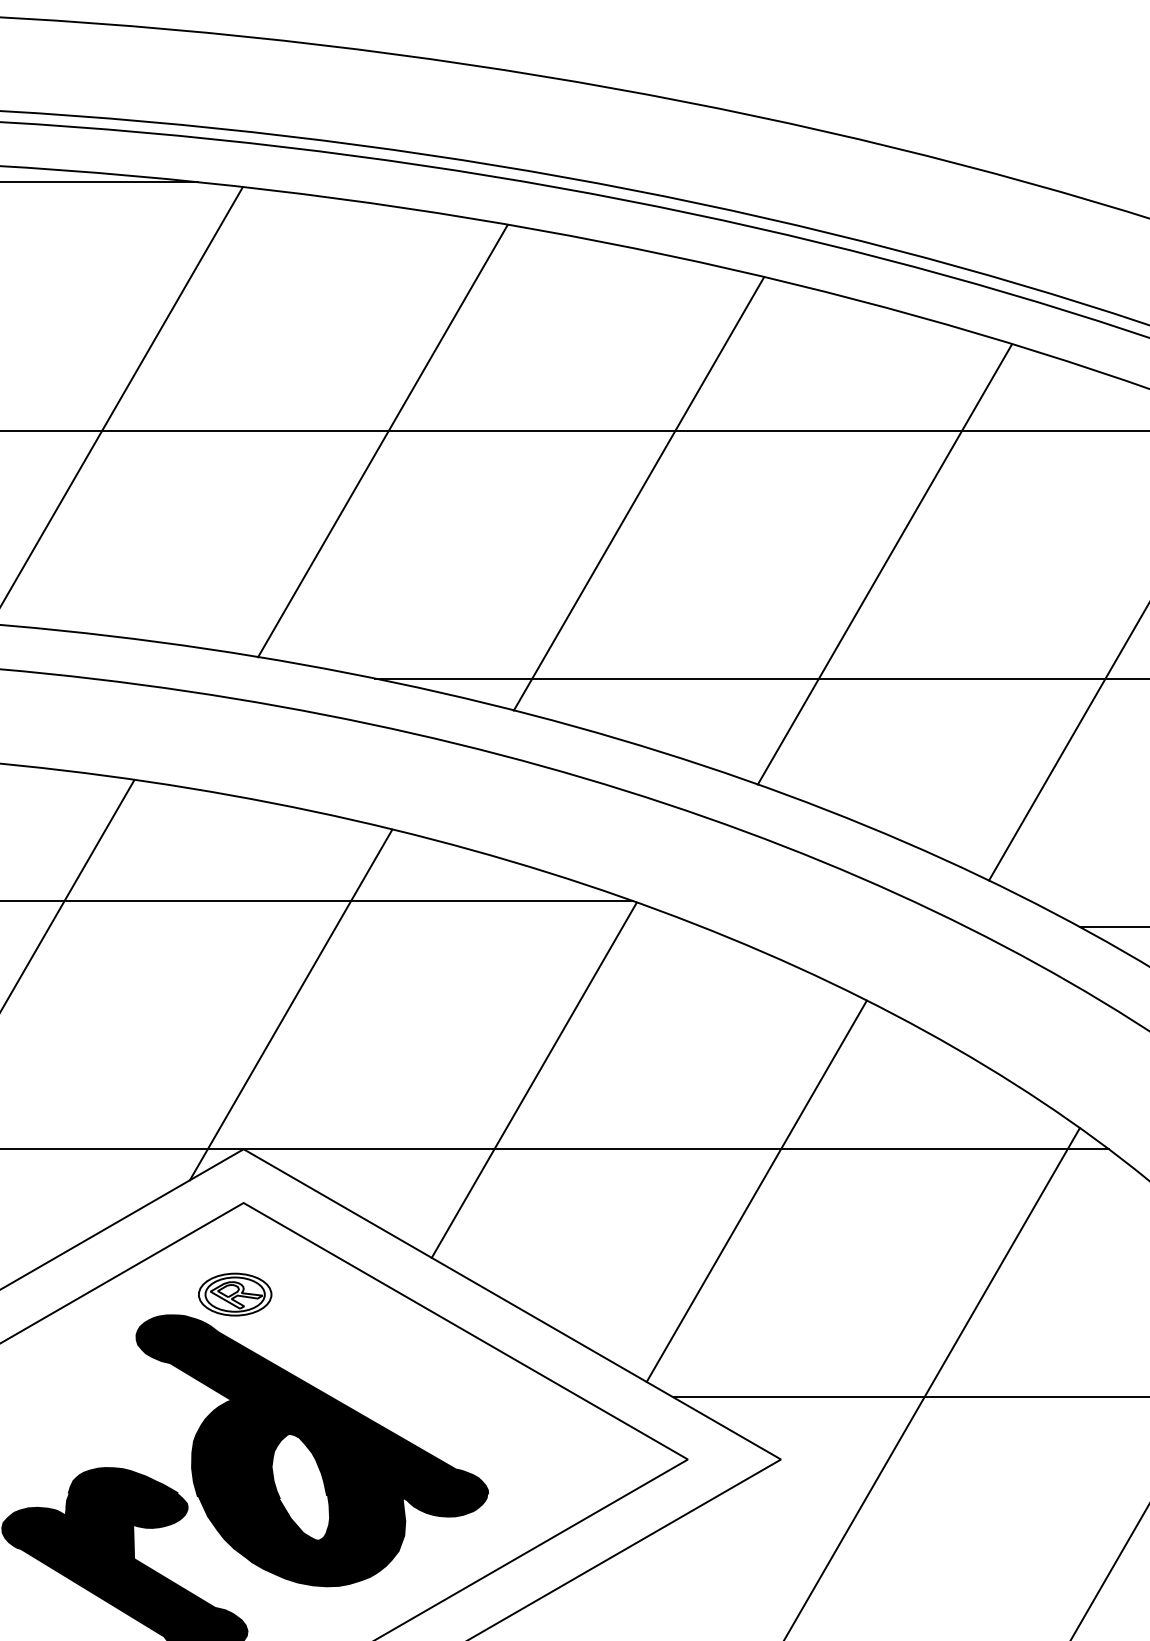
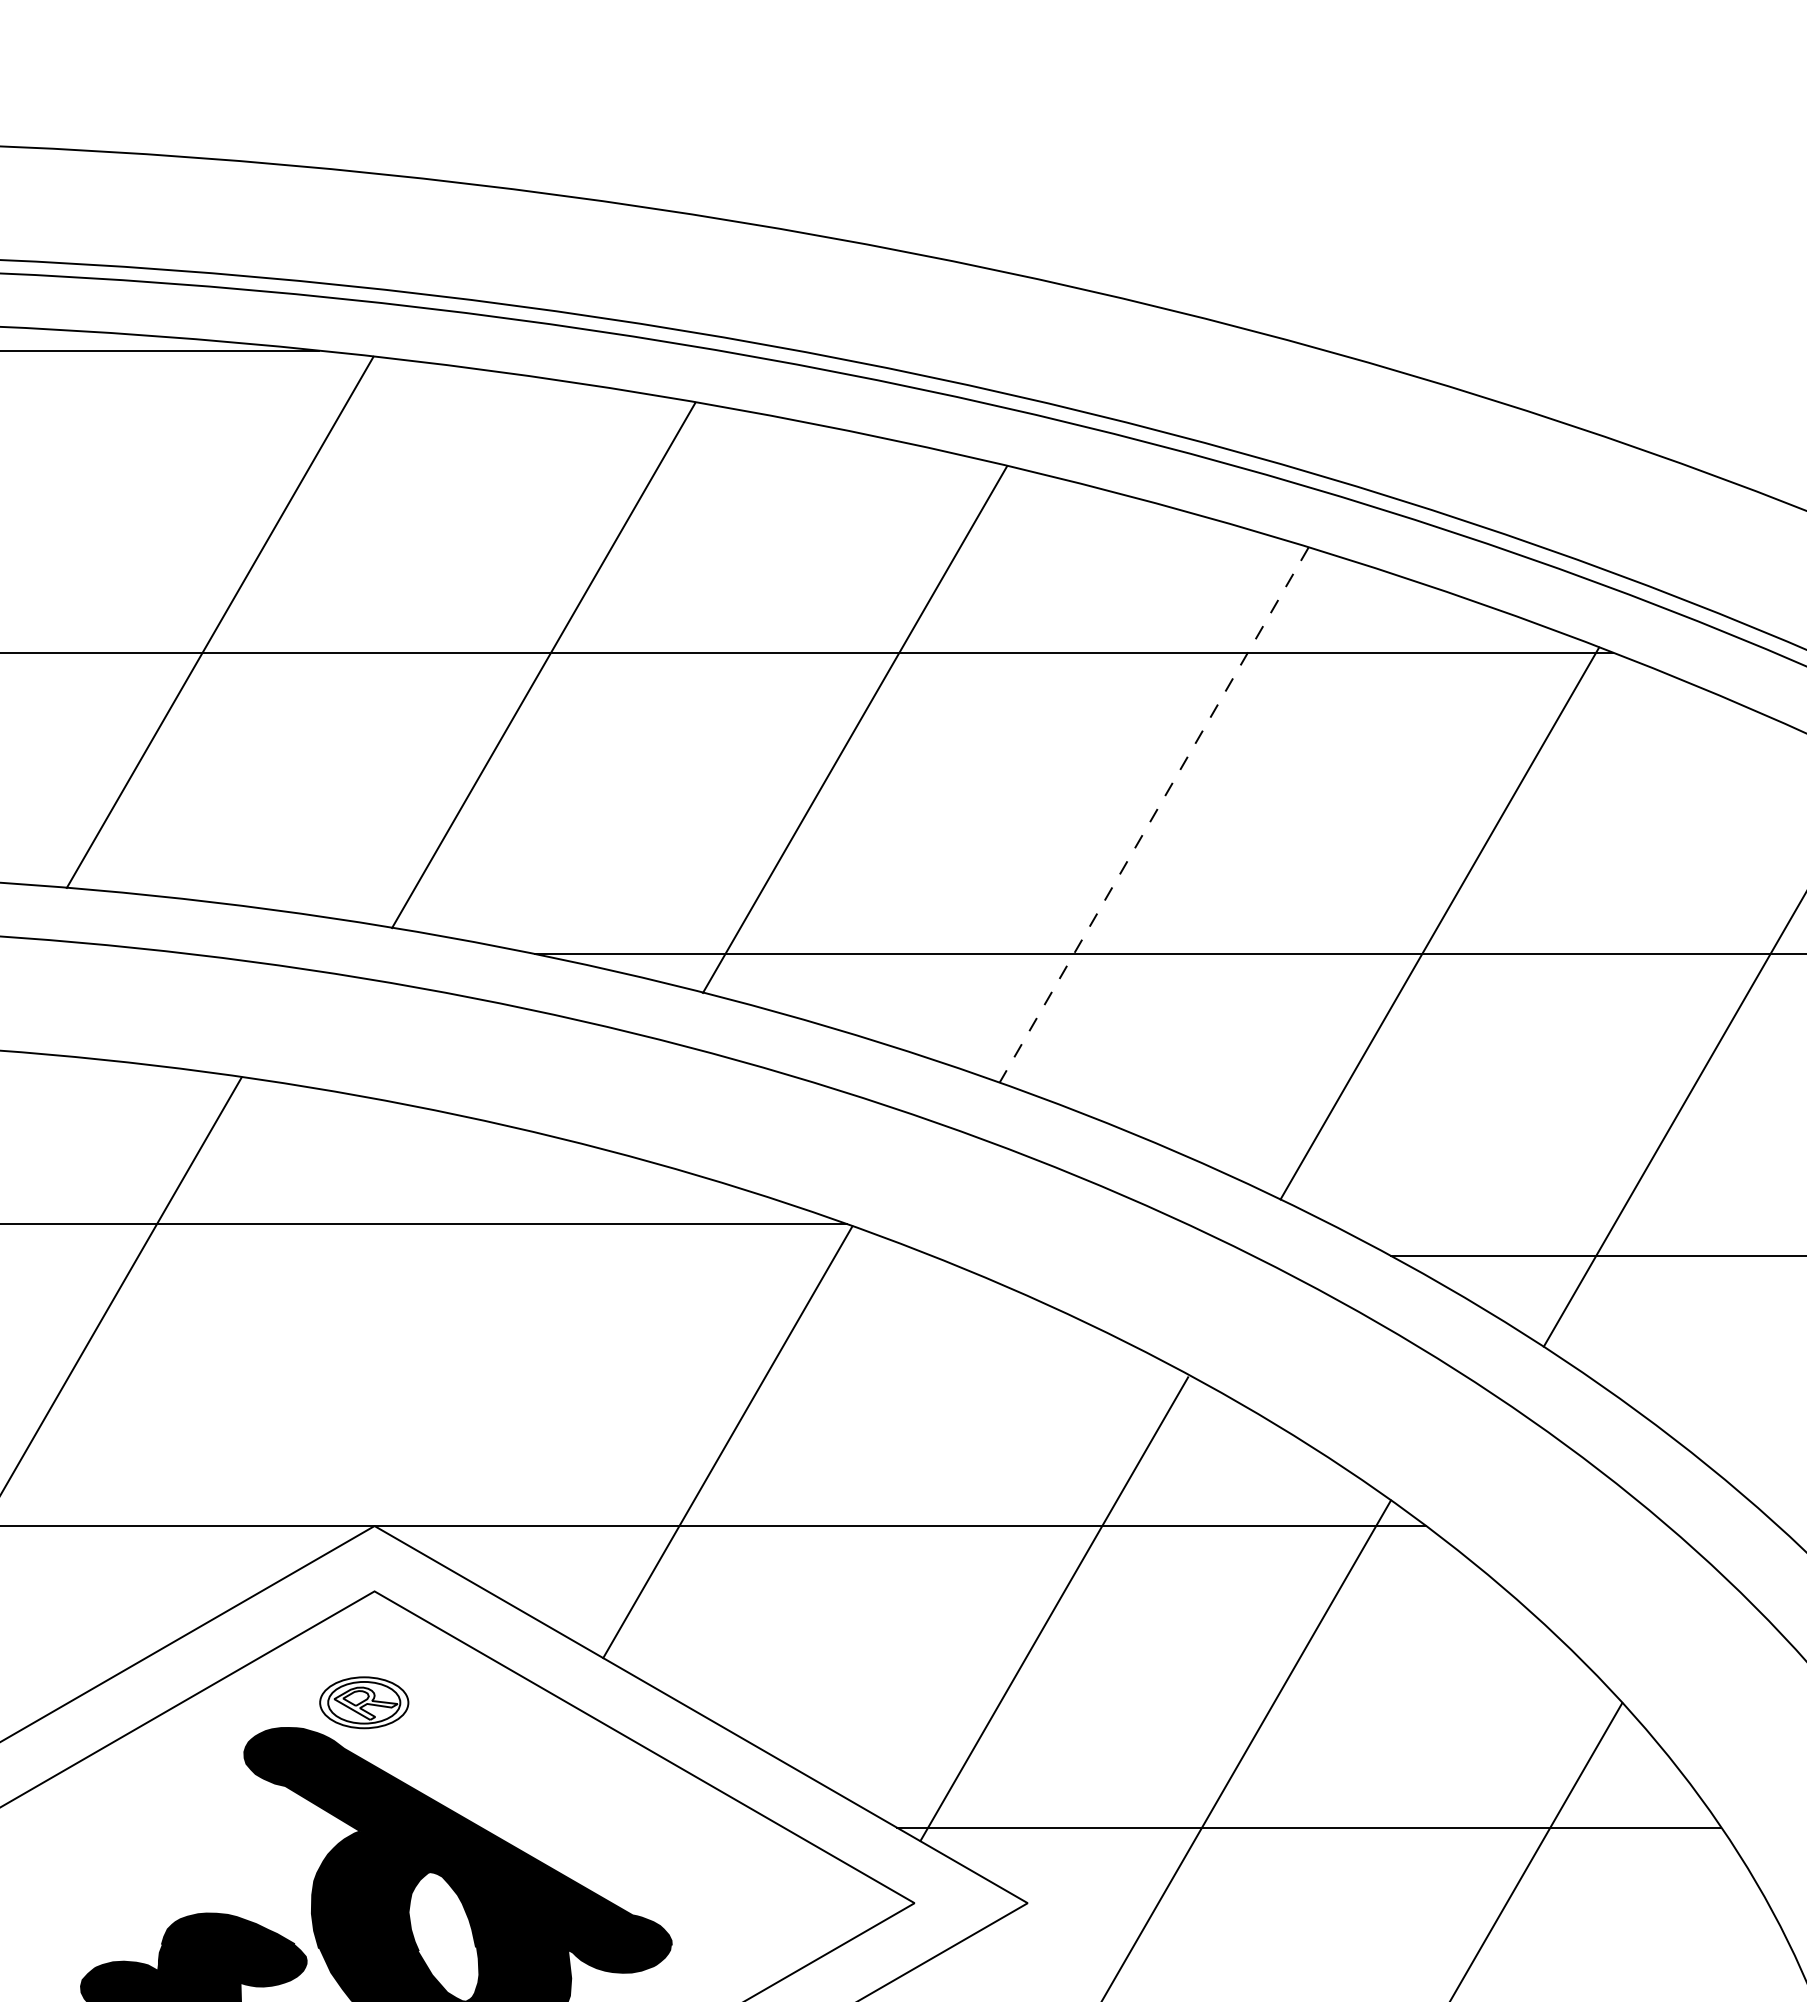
line: (885, 564) -> (1154, 815), solid -> dashed
line: (291, 1004) -> (432, 1350), removed
line: (756, 1190) -> (1054, 1608), moved

